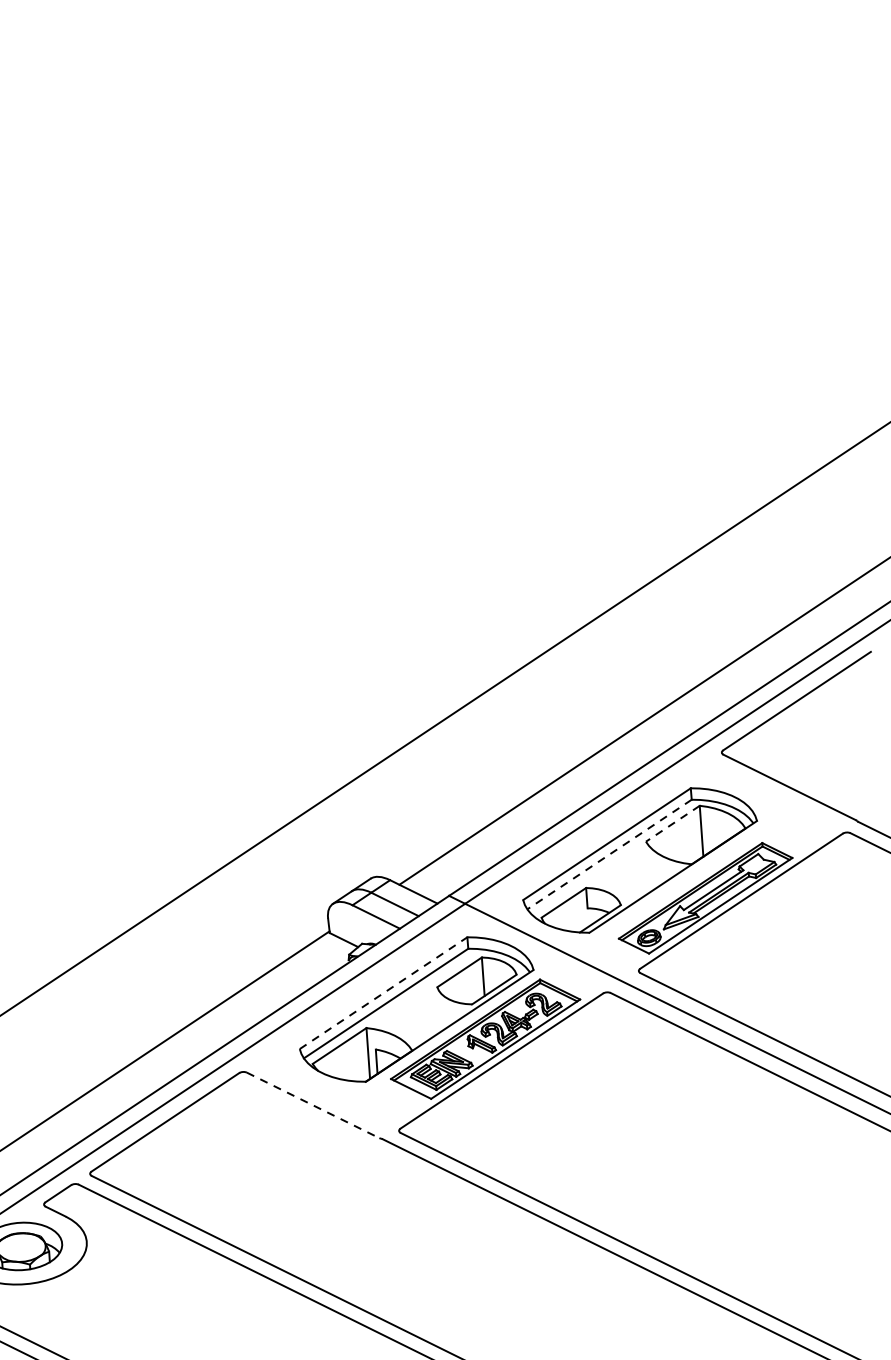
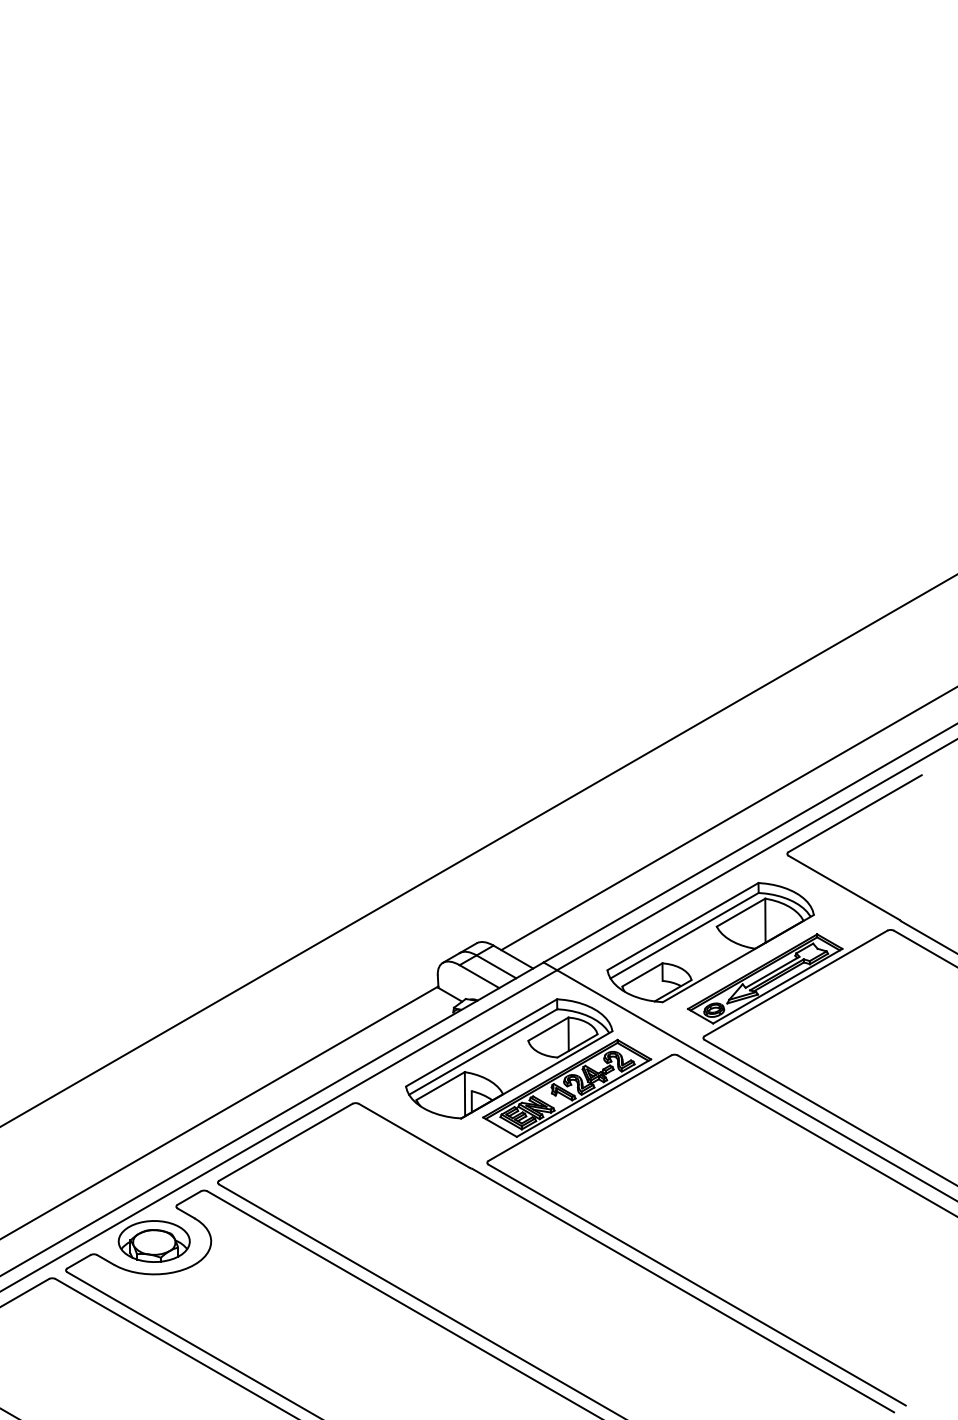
line: (672, 823) -> (740, 912), dashed -> solid
line: (609, 854) -> (684, 935), dashed -> solid
line: (384, 992) -> (482, 1042), dashed -> solid
line: (313, 1104) -> (414, 1135), dashed -> solid

